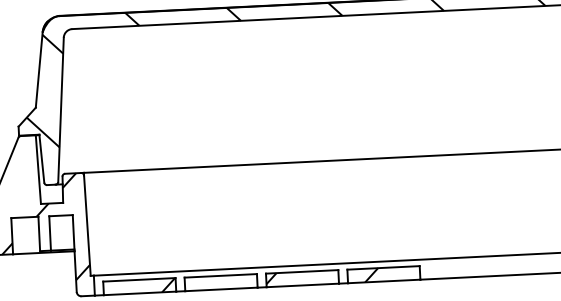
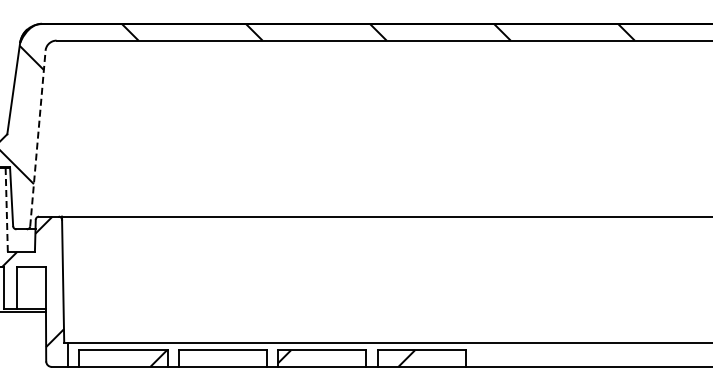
line: (60, 109) -> (37, 138), solid -> dashed
line: (38, 169) -> (6, 209), solid -> dashed

